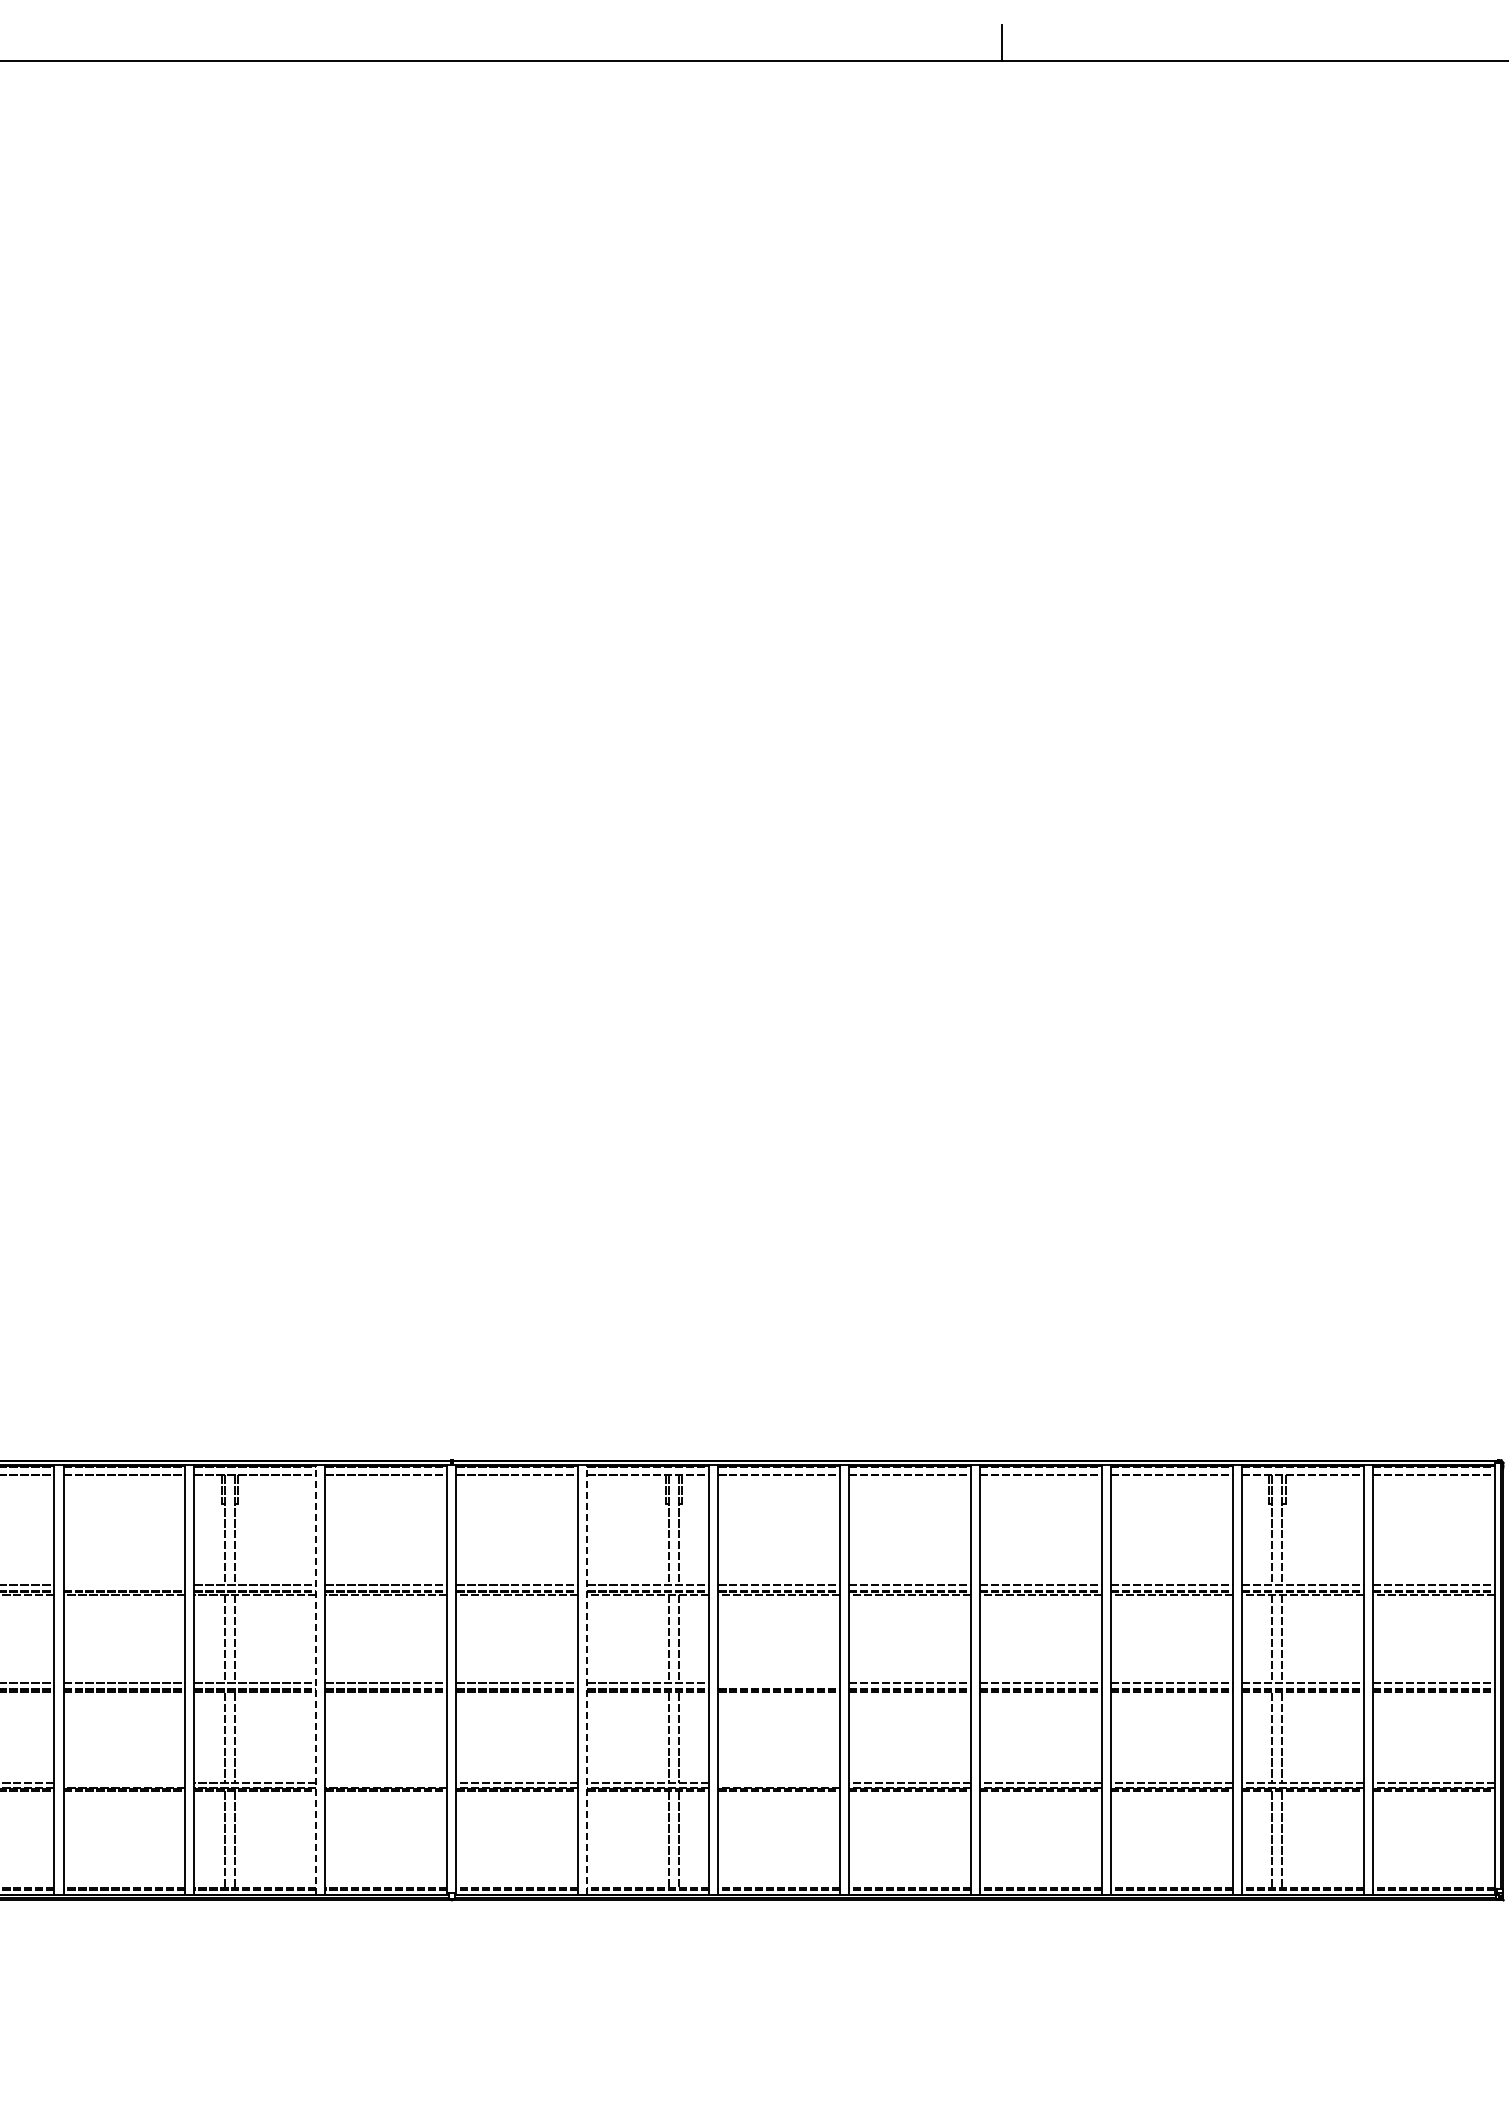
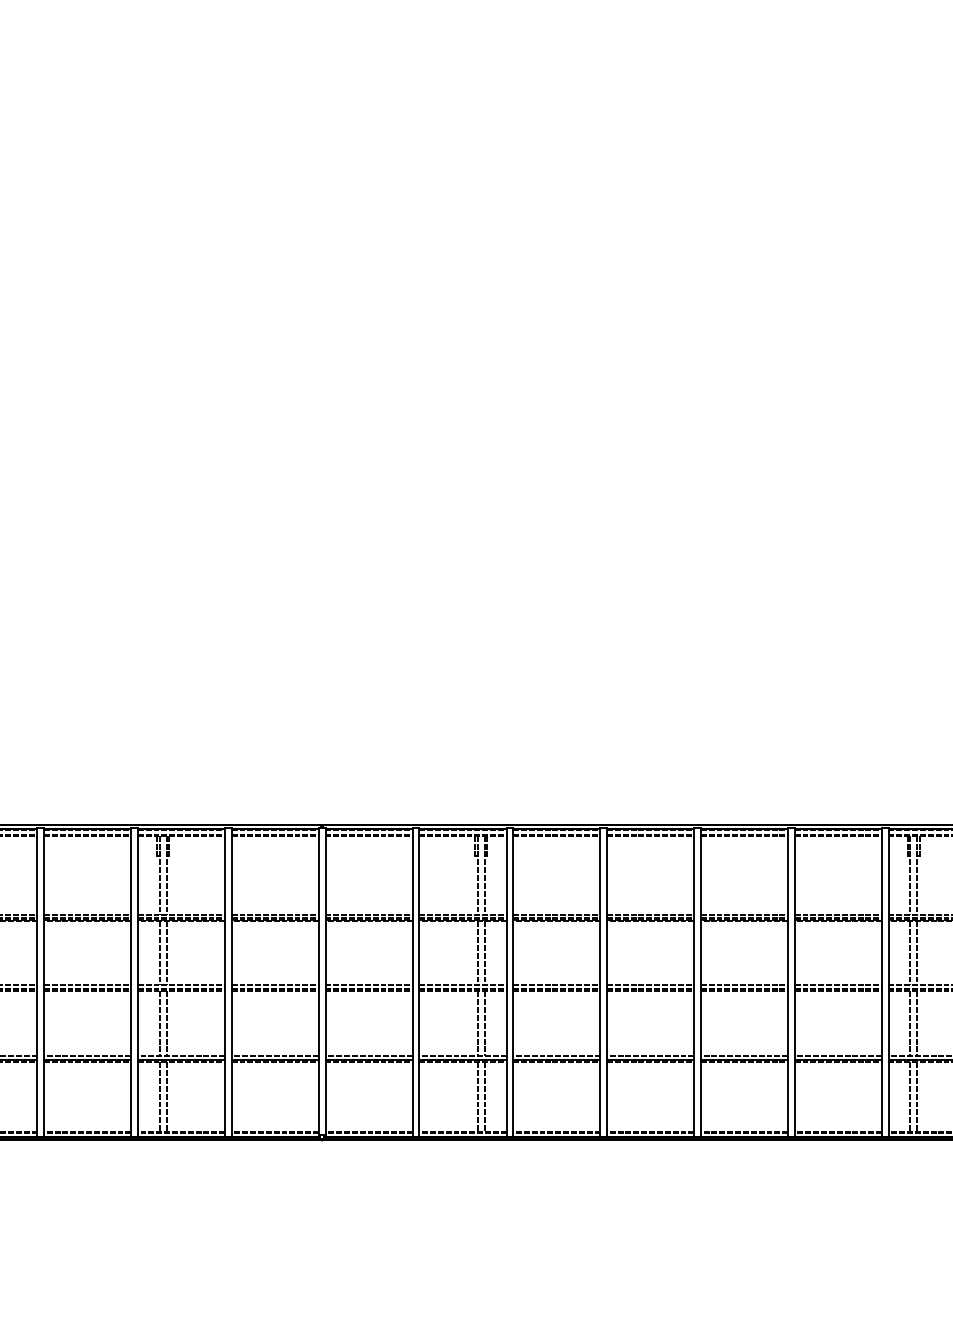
line: (124, 1585) -> (87, 914), added
line: (316, 1679) -> (225, 982), dashed -> solid
line: (587, 1679) -> (419, 982), dashed -> solid
line: (779, 1683) -> (557, 984), added
line: (124, 1782) -> (87, 1055), added
line: (386, 1782) -> (275, 1055), added
line: (779, 1782) -> (557, 1055), added

